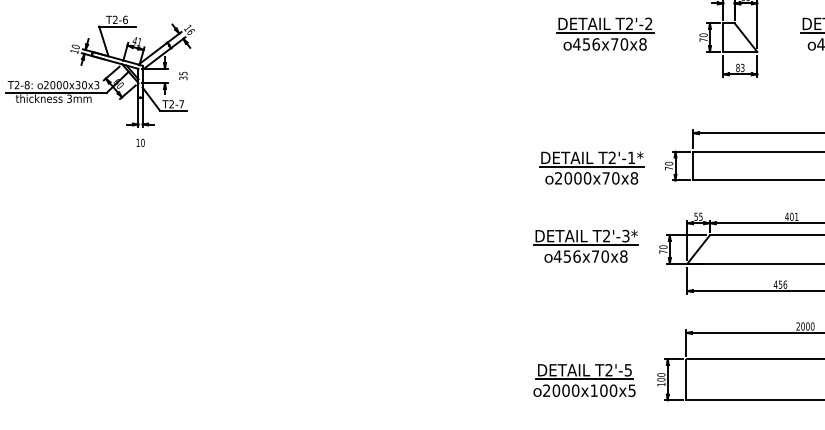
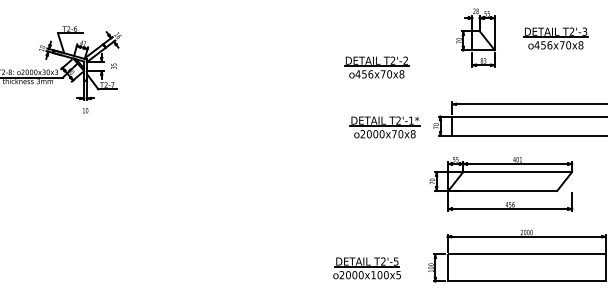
part: (604, 34) -> (376, 67), moved
part: (586, 246) -> (381, 179), removed
part: (583, 380) -> (366, 268), moved

